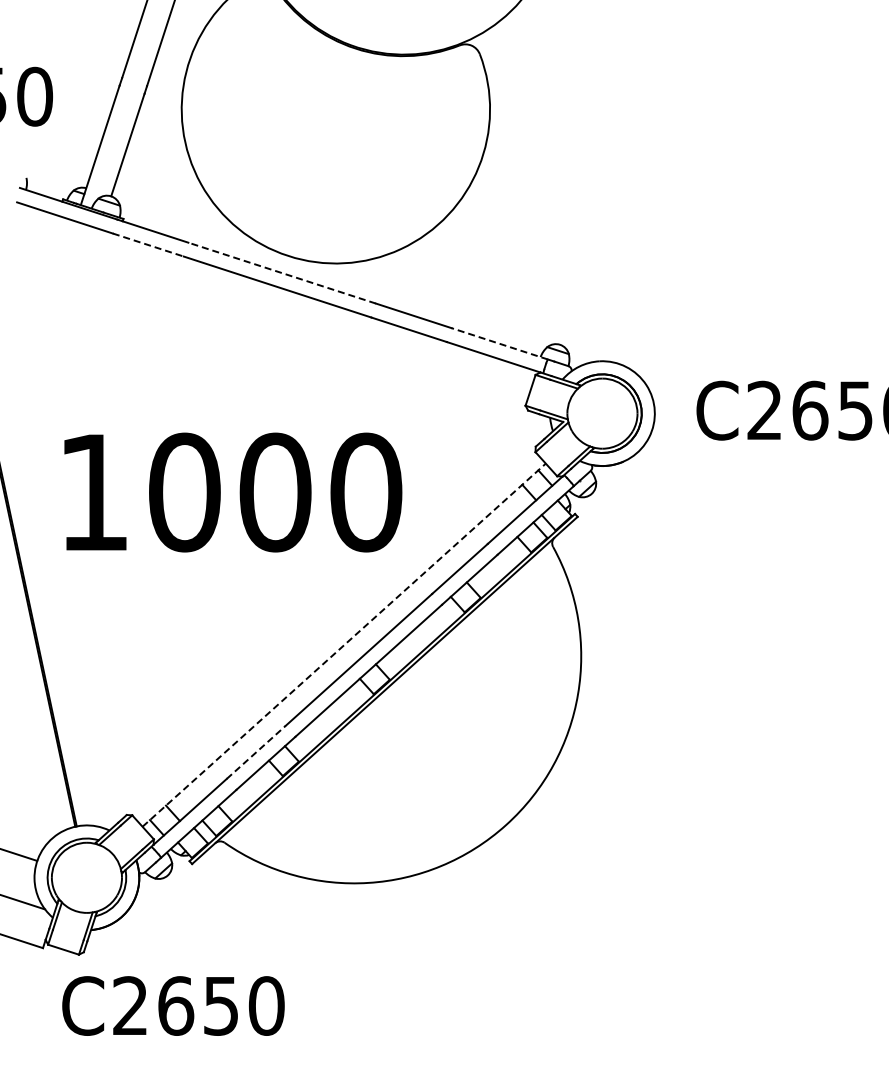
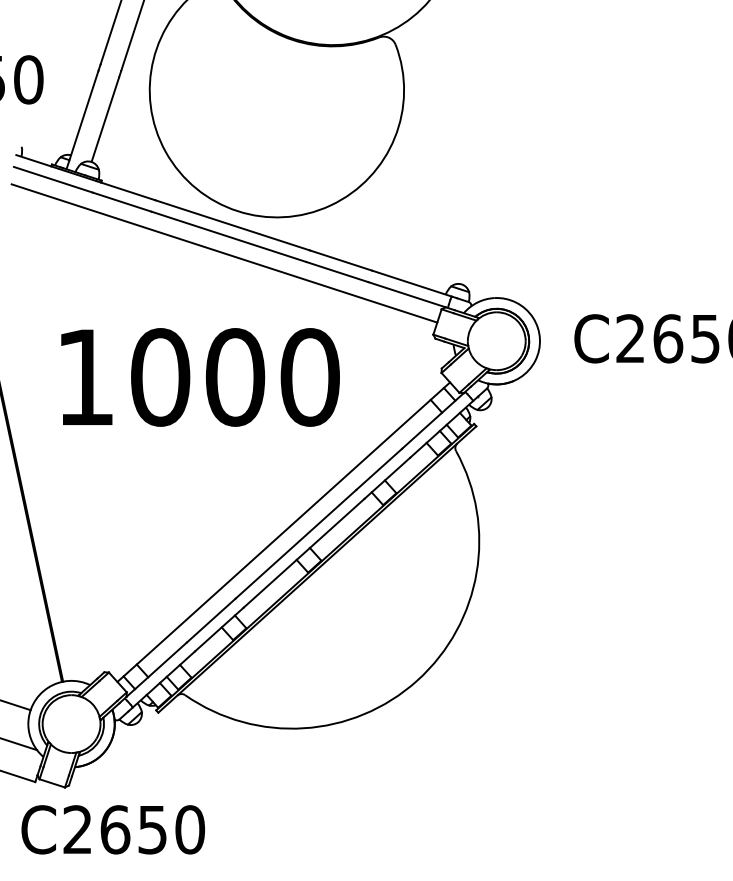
line: (148, 245) -> (122, 202), dashed -> solid
line: (282, 273) -> (232, 225), dashed -> solid
line: (272, 307) -> (224, 253), added
line: (499, 343) -> (411, 283), dashed -> solid
text: (233, 492) -> (200, 377), moved
line: (344, 644) -> (284, 531), dashed -> solid
line: (256, 752) -> (211, 620), dashed -> solid
text: (173, 1005) -> (113, 829), moved

